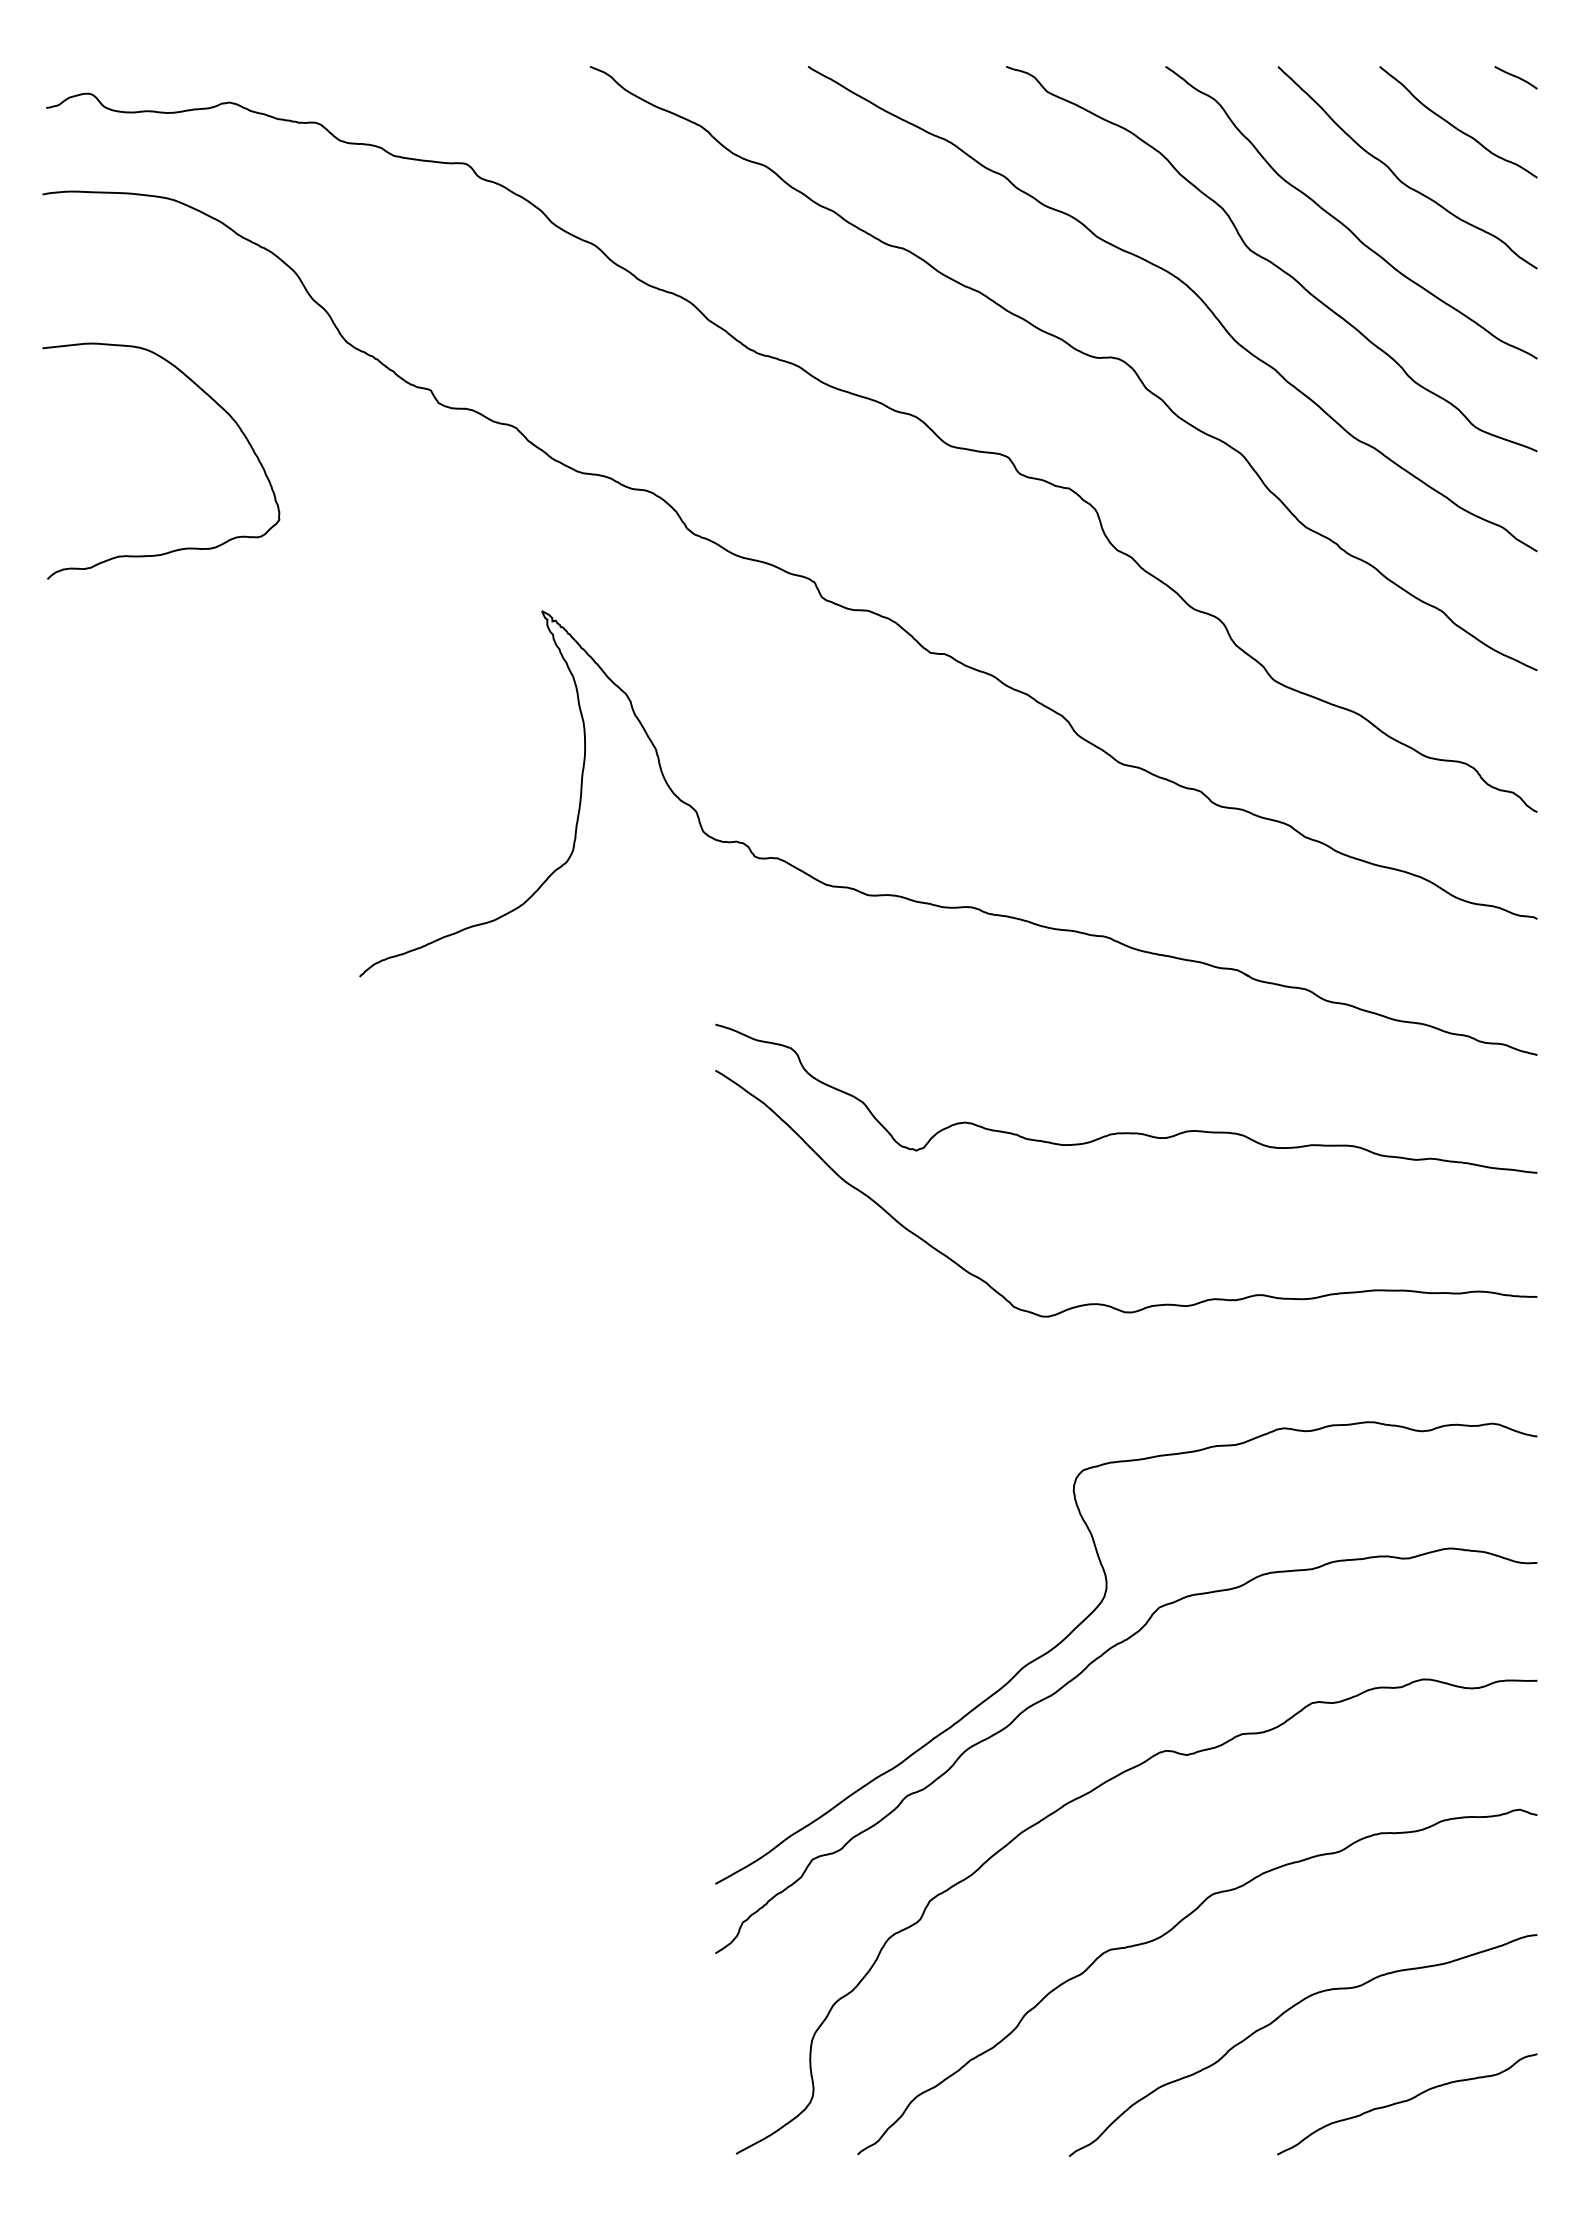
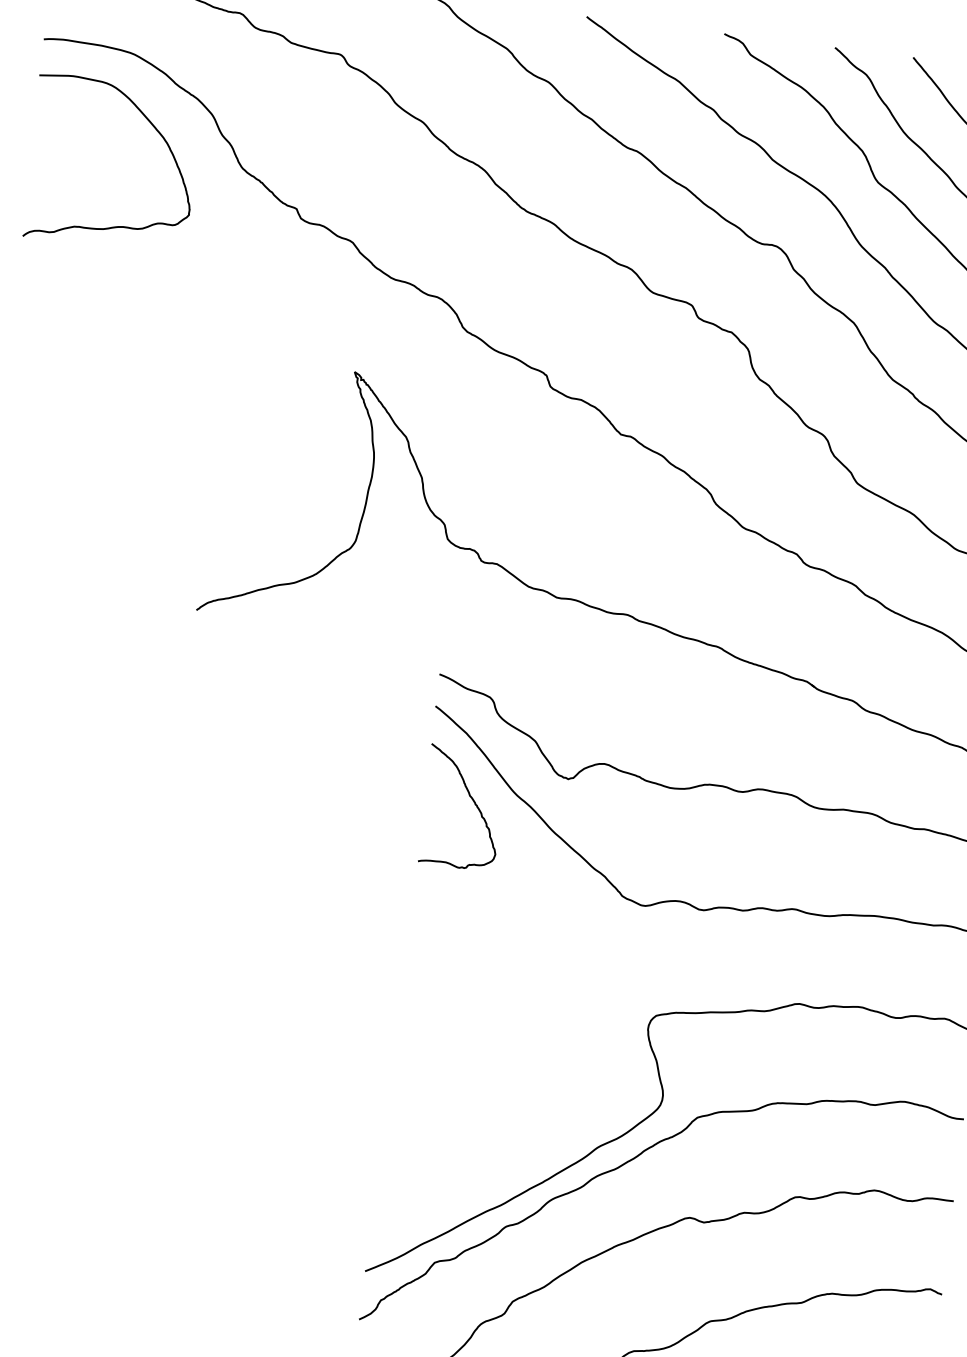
curve: (216, 404) -> (155, 129), moved
curve: (783, 1196) -> (471, 799), added

